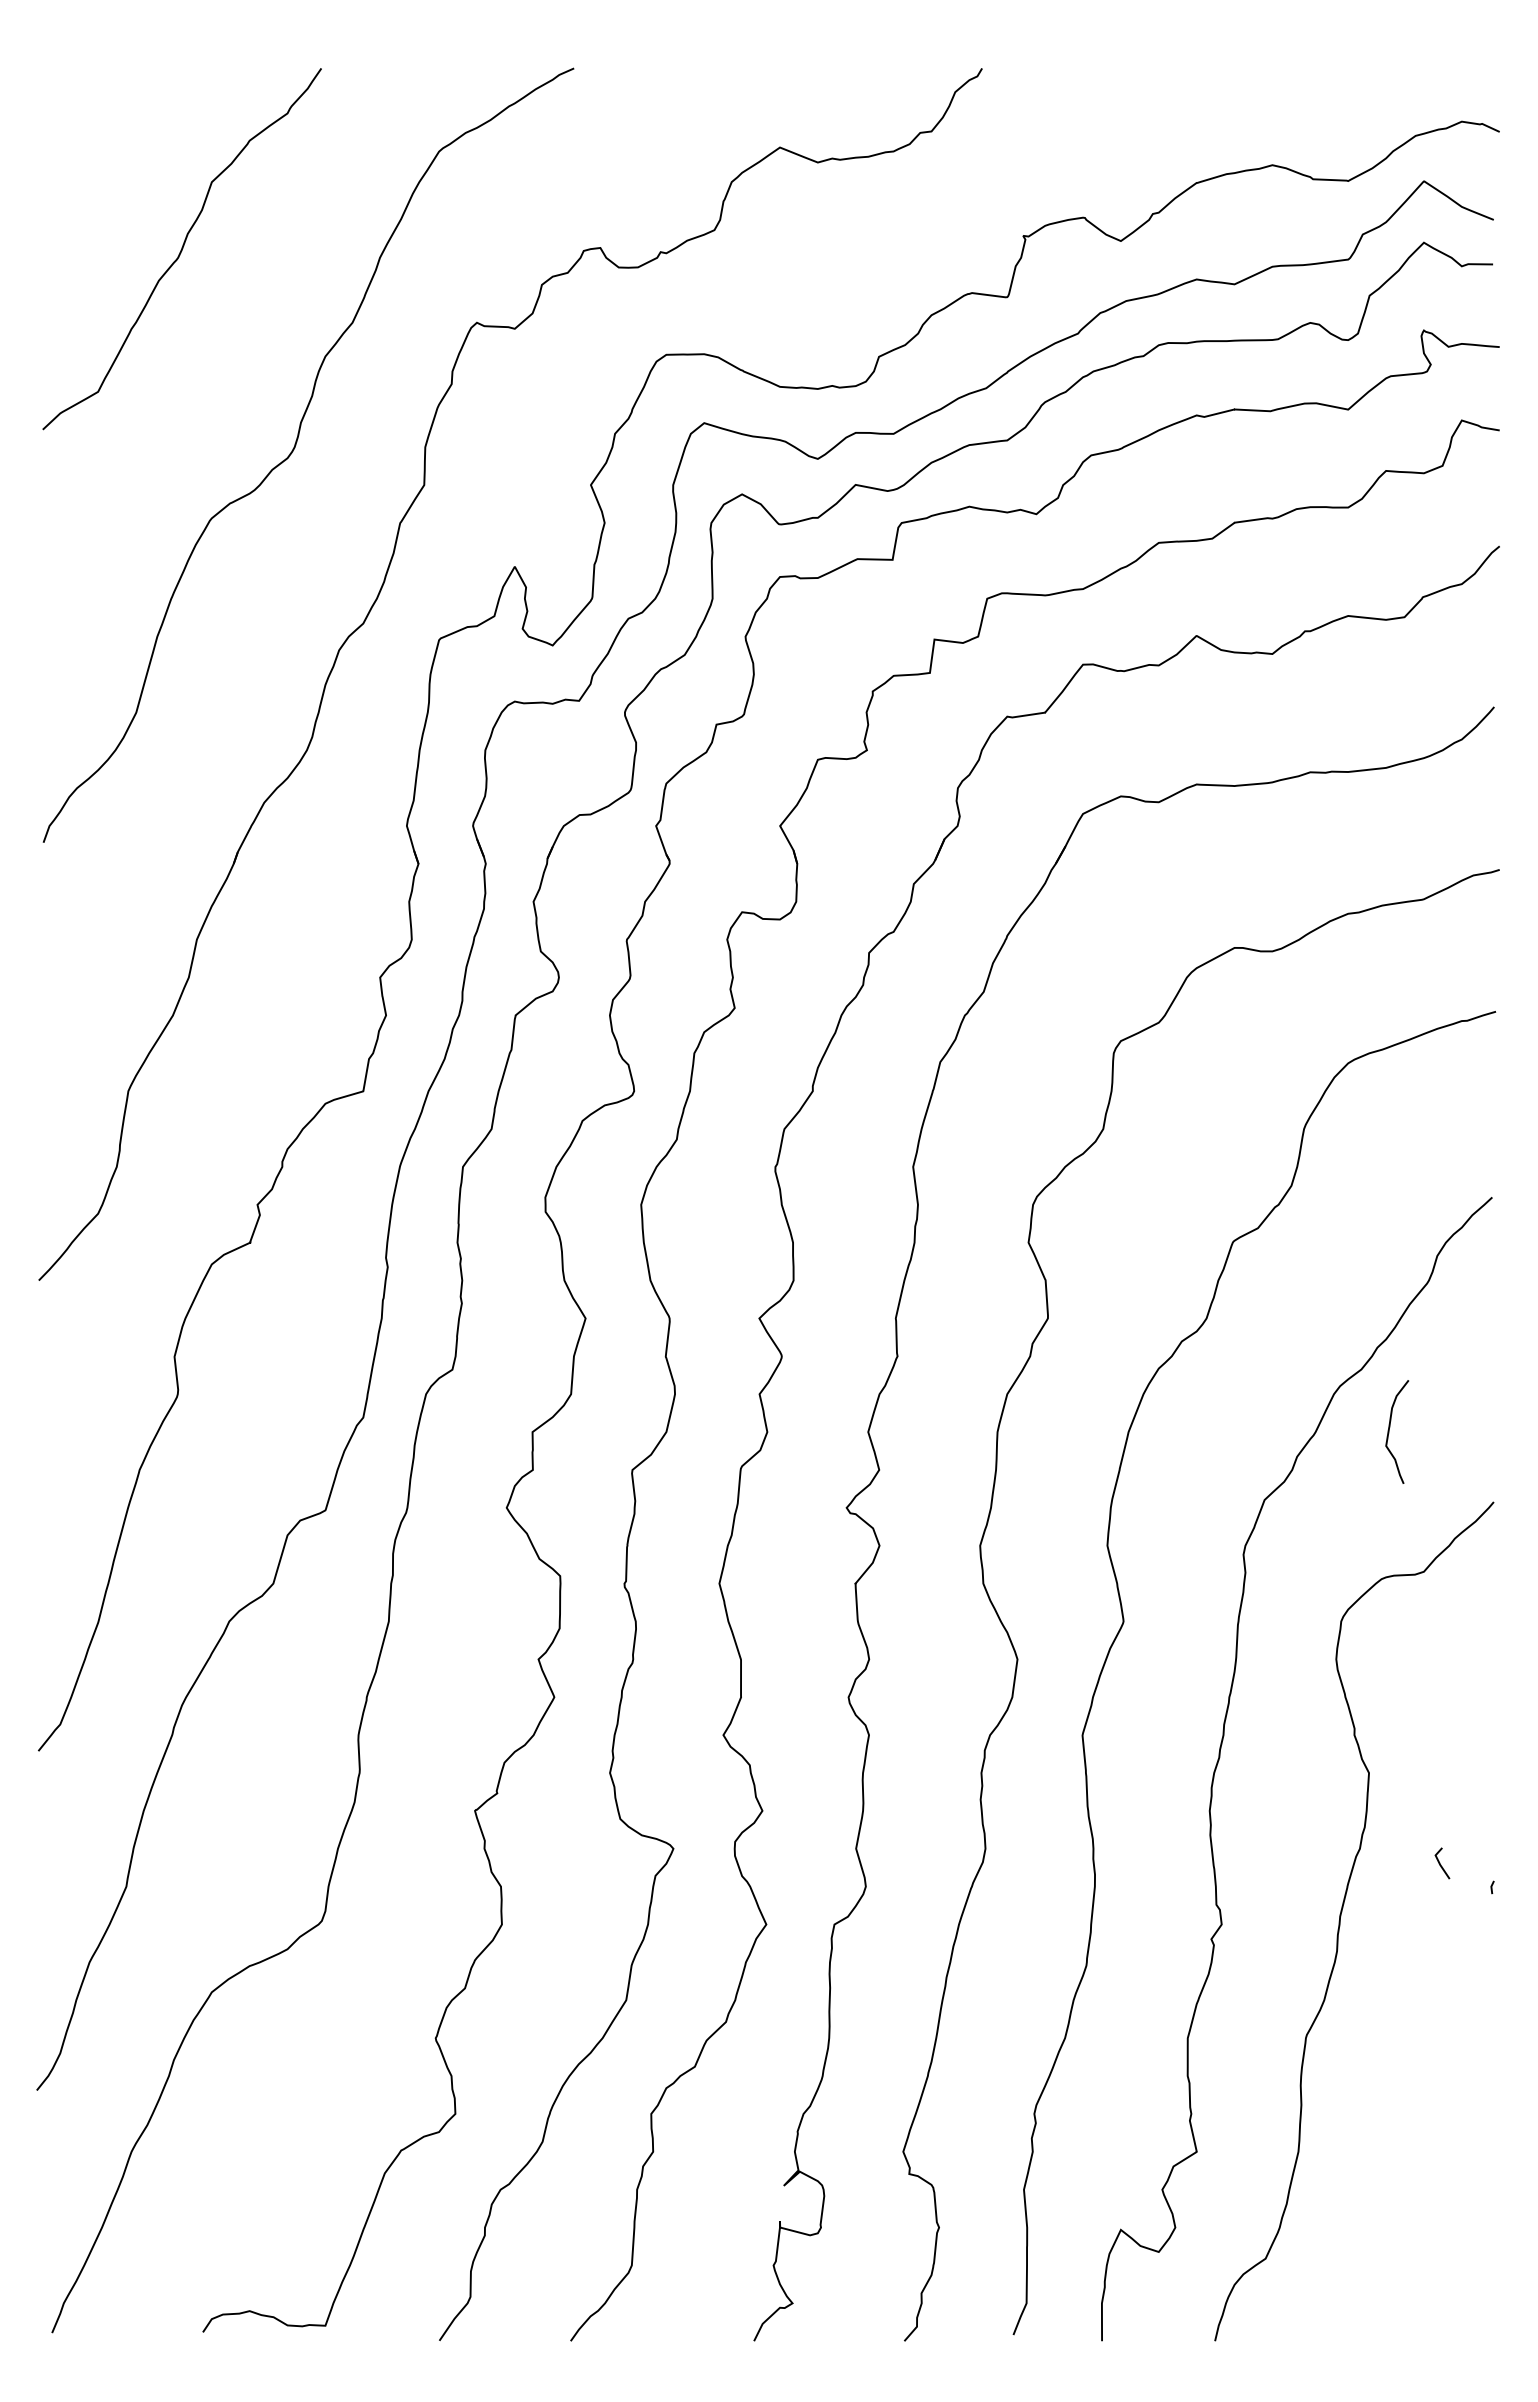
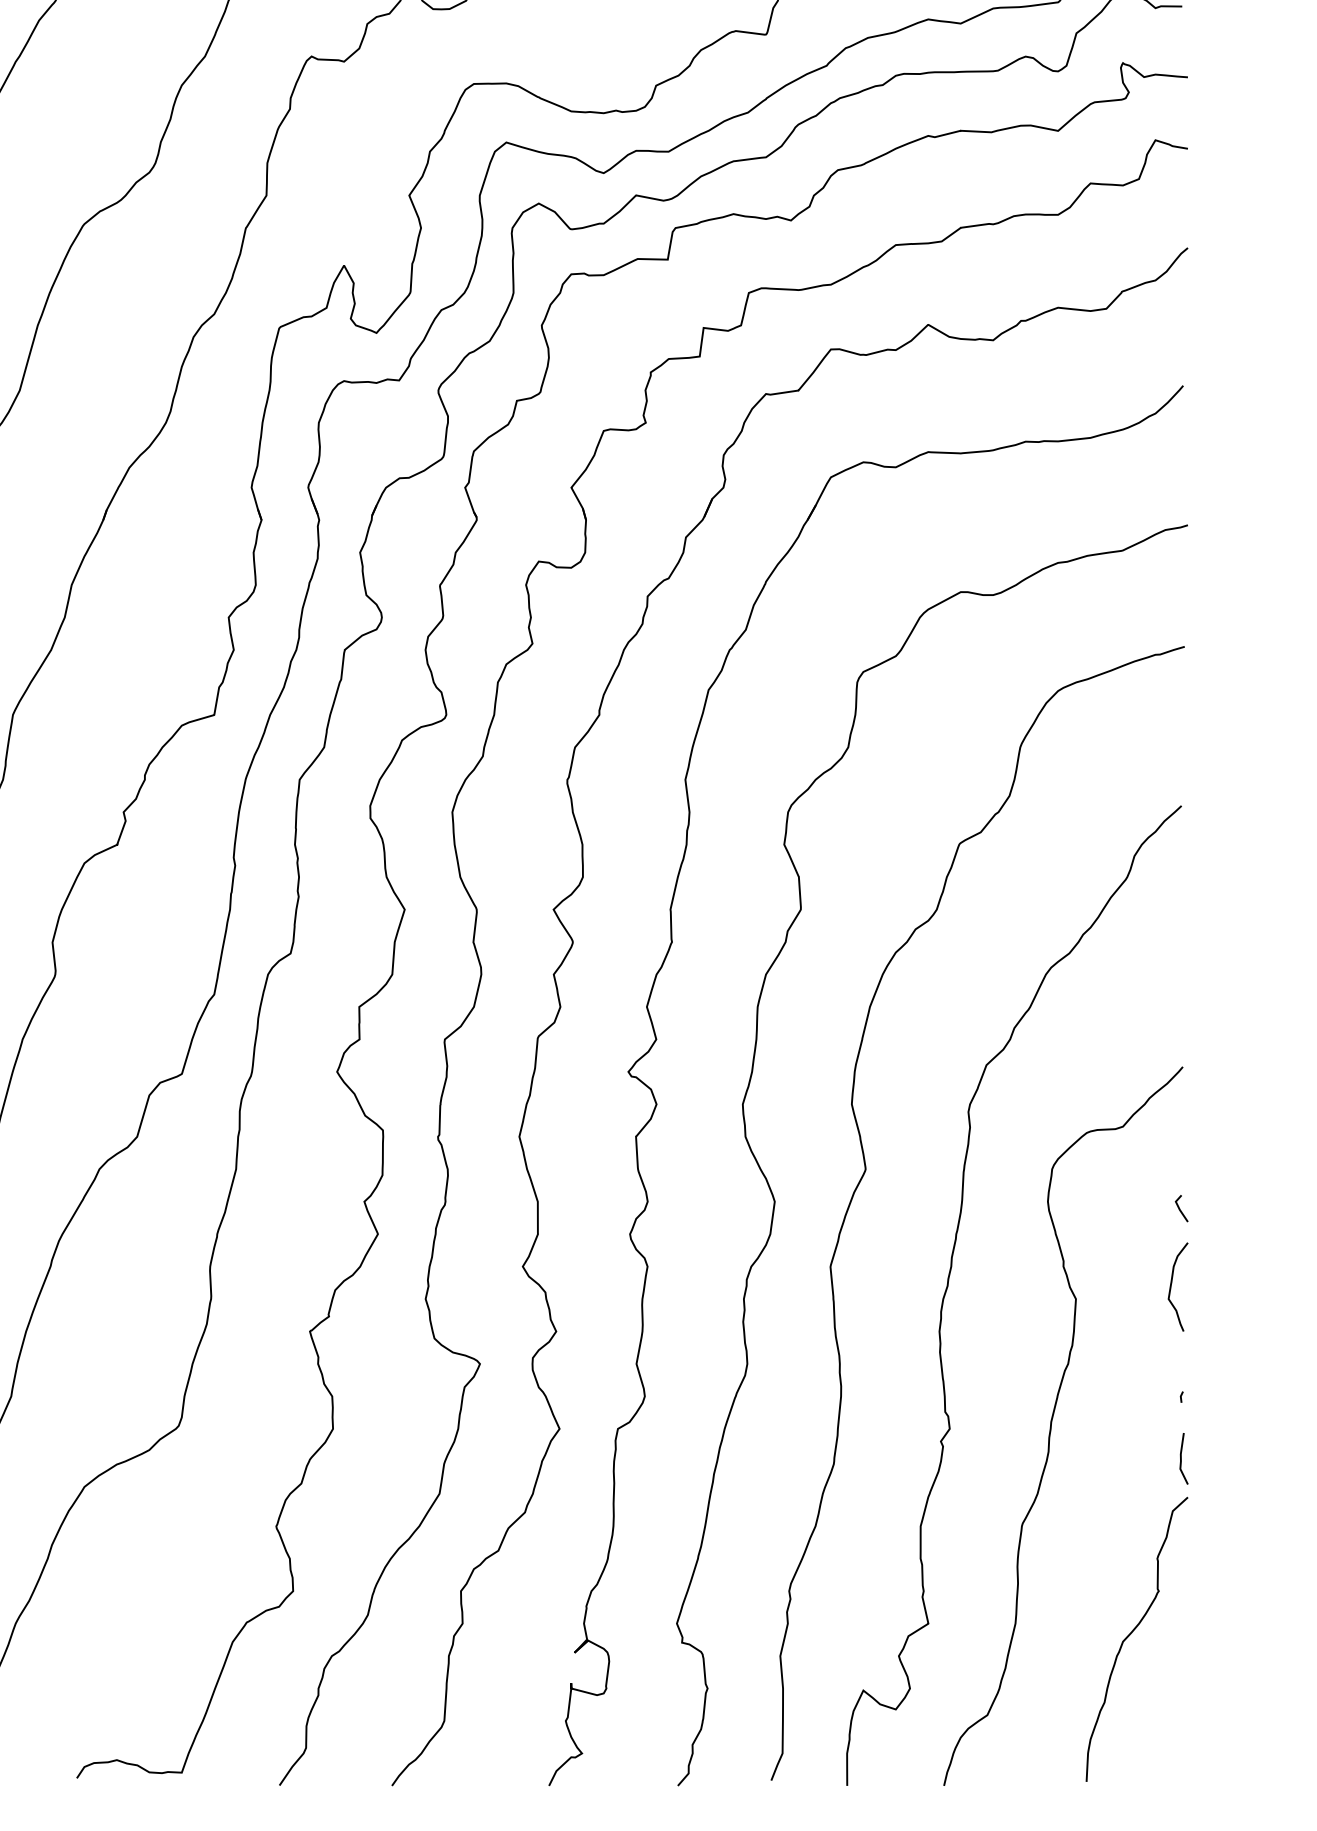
curve: (1389, 1431) -> (1171, 1286), moved
line: (1441, 1864) -> (1180, 1209), moved
line: (1492, 1959) -> (1181, 1458), added
curve: (1433, 2164) -> (1131, 1634), added

